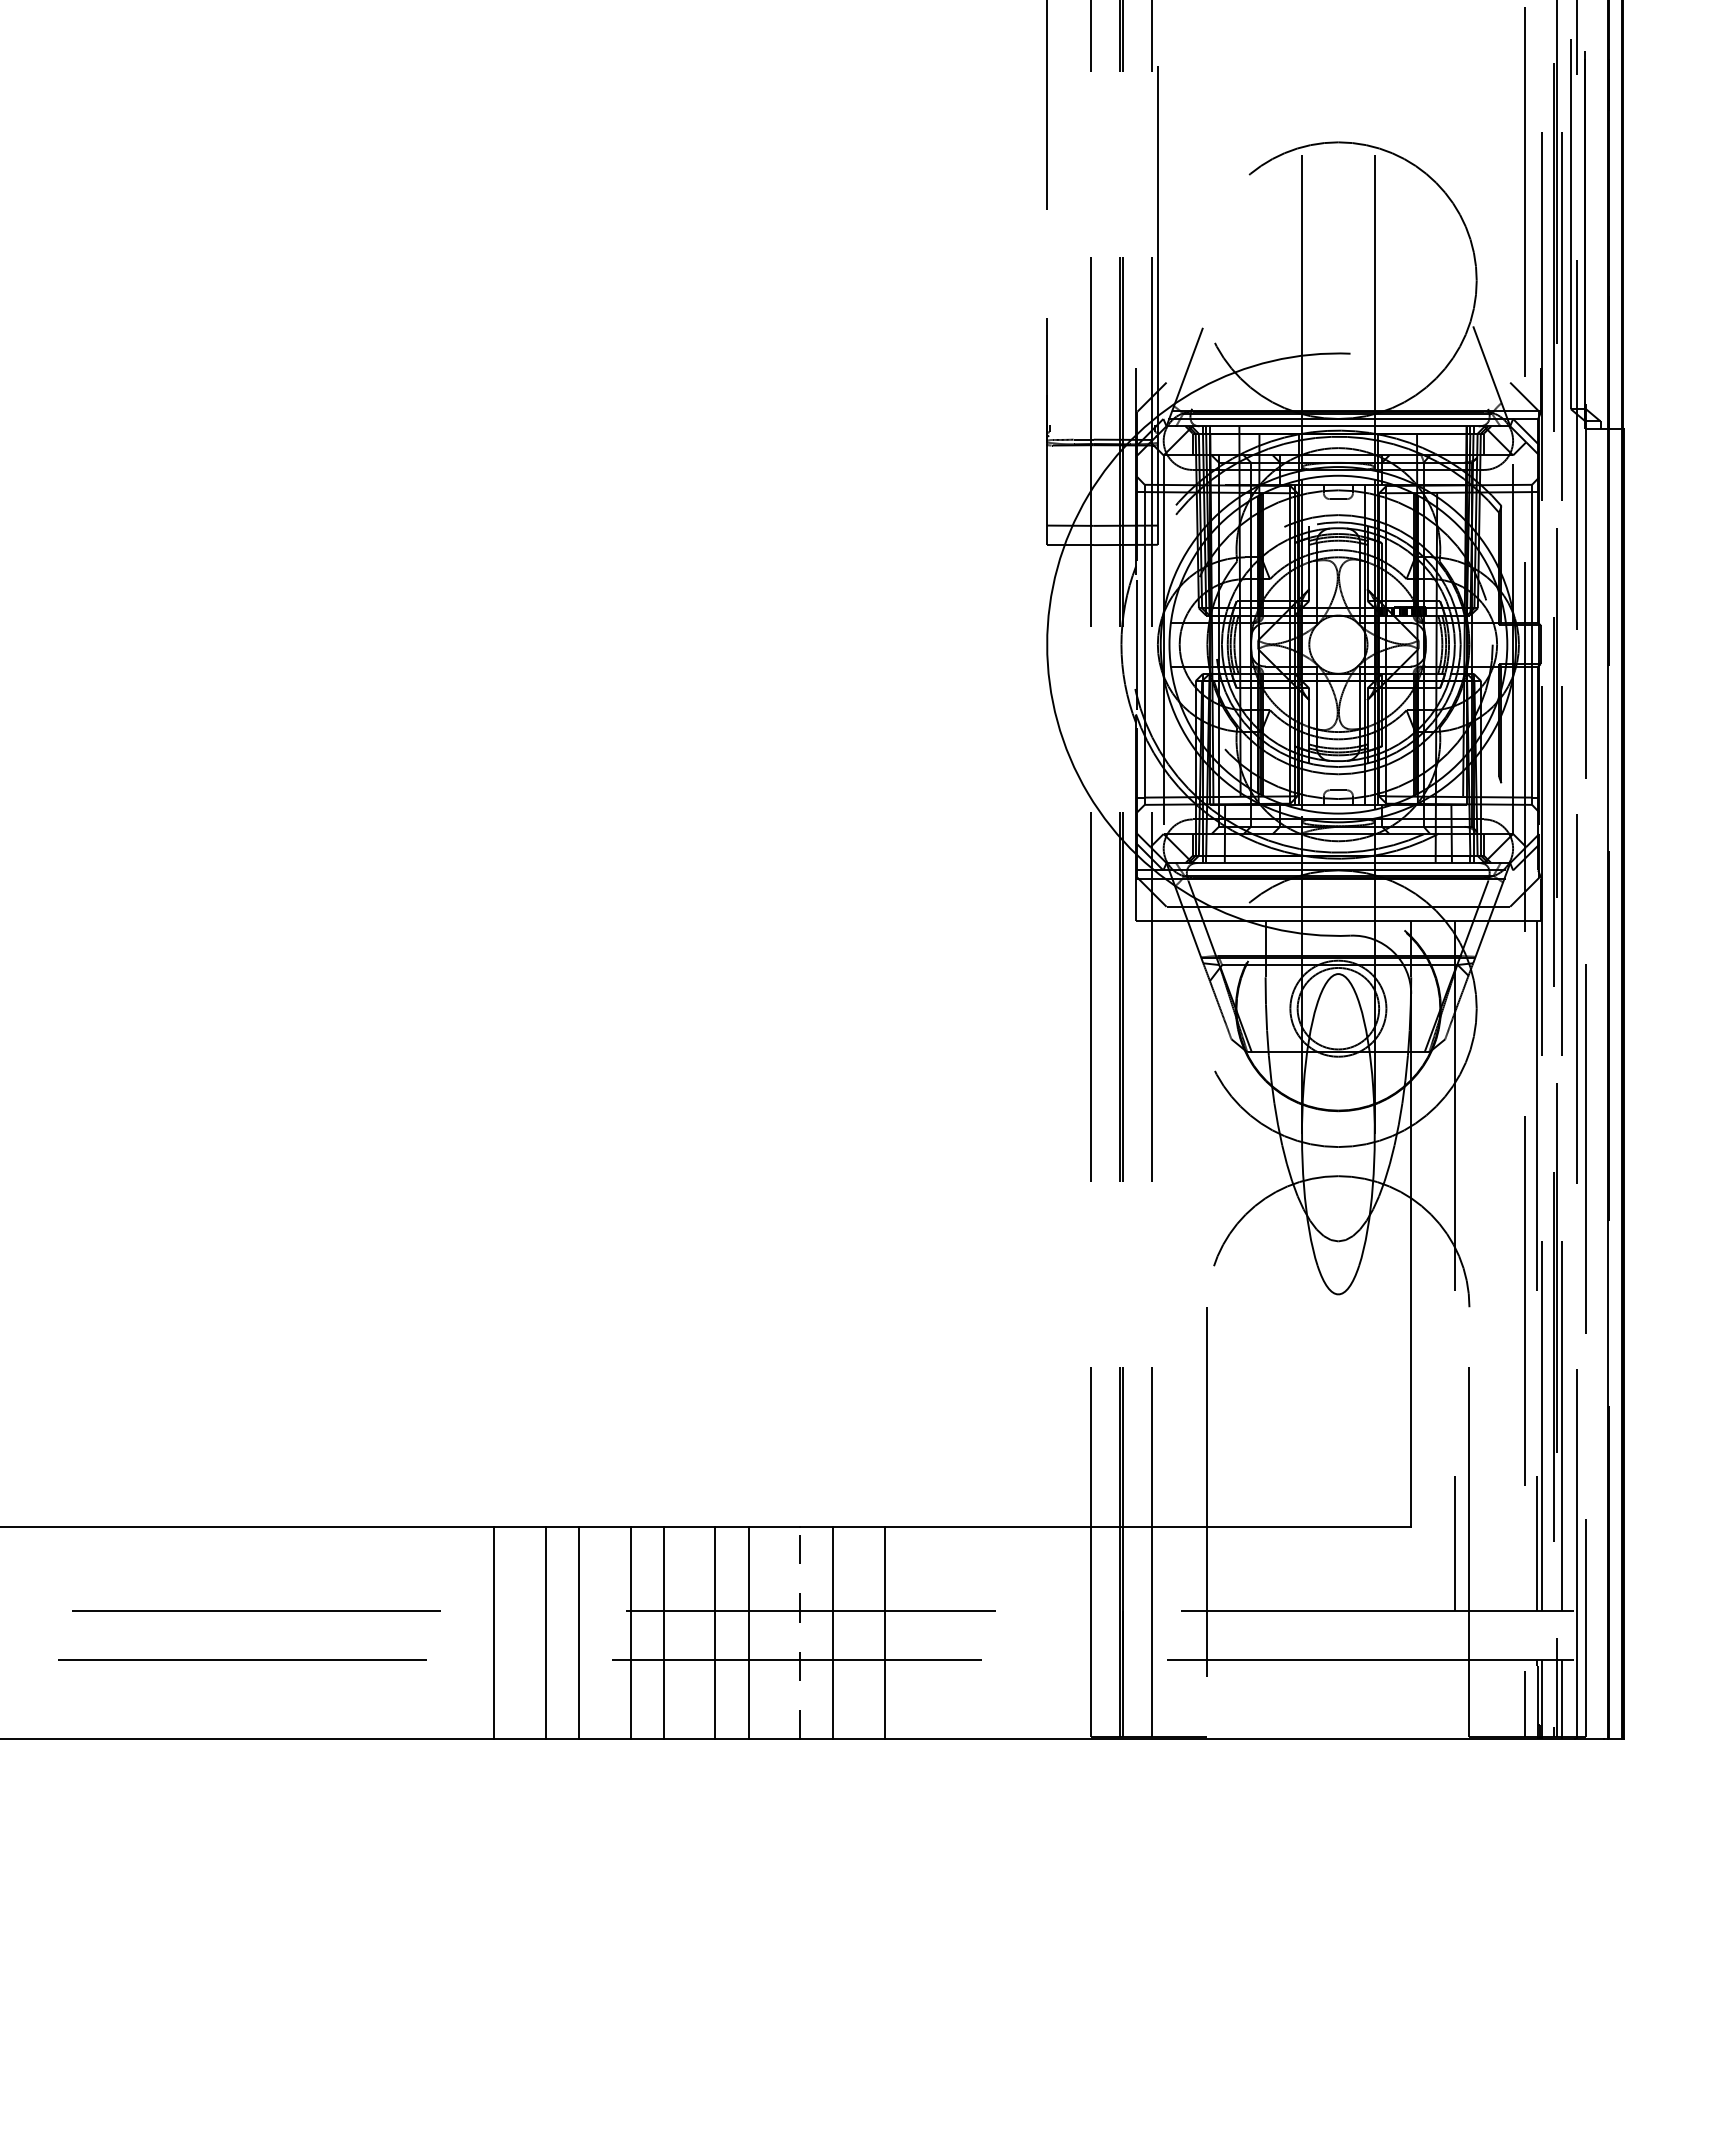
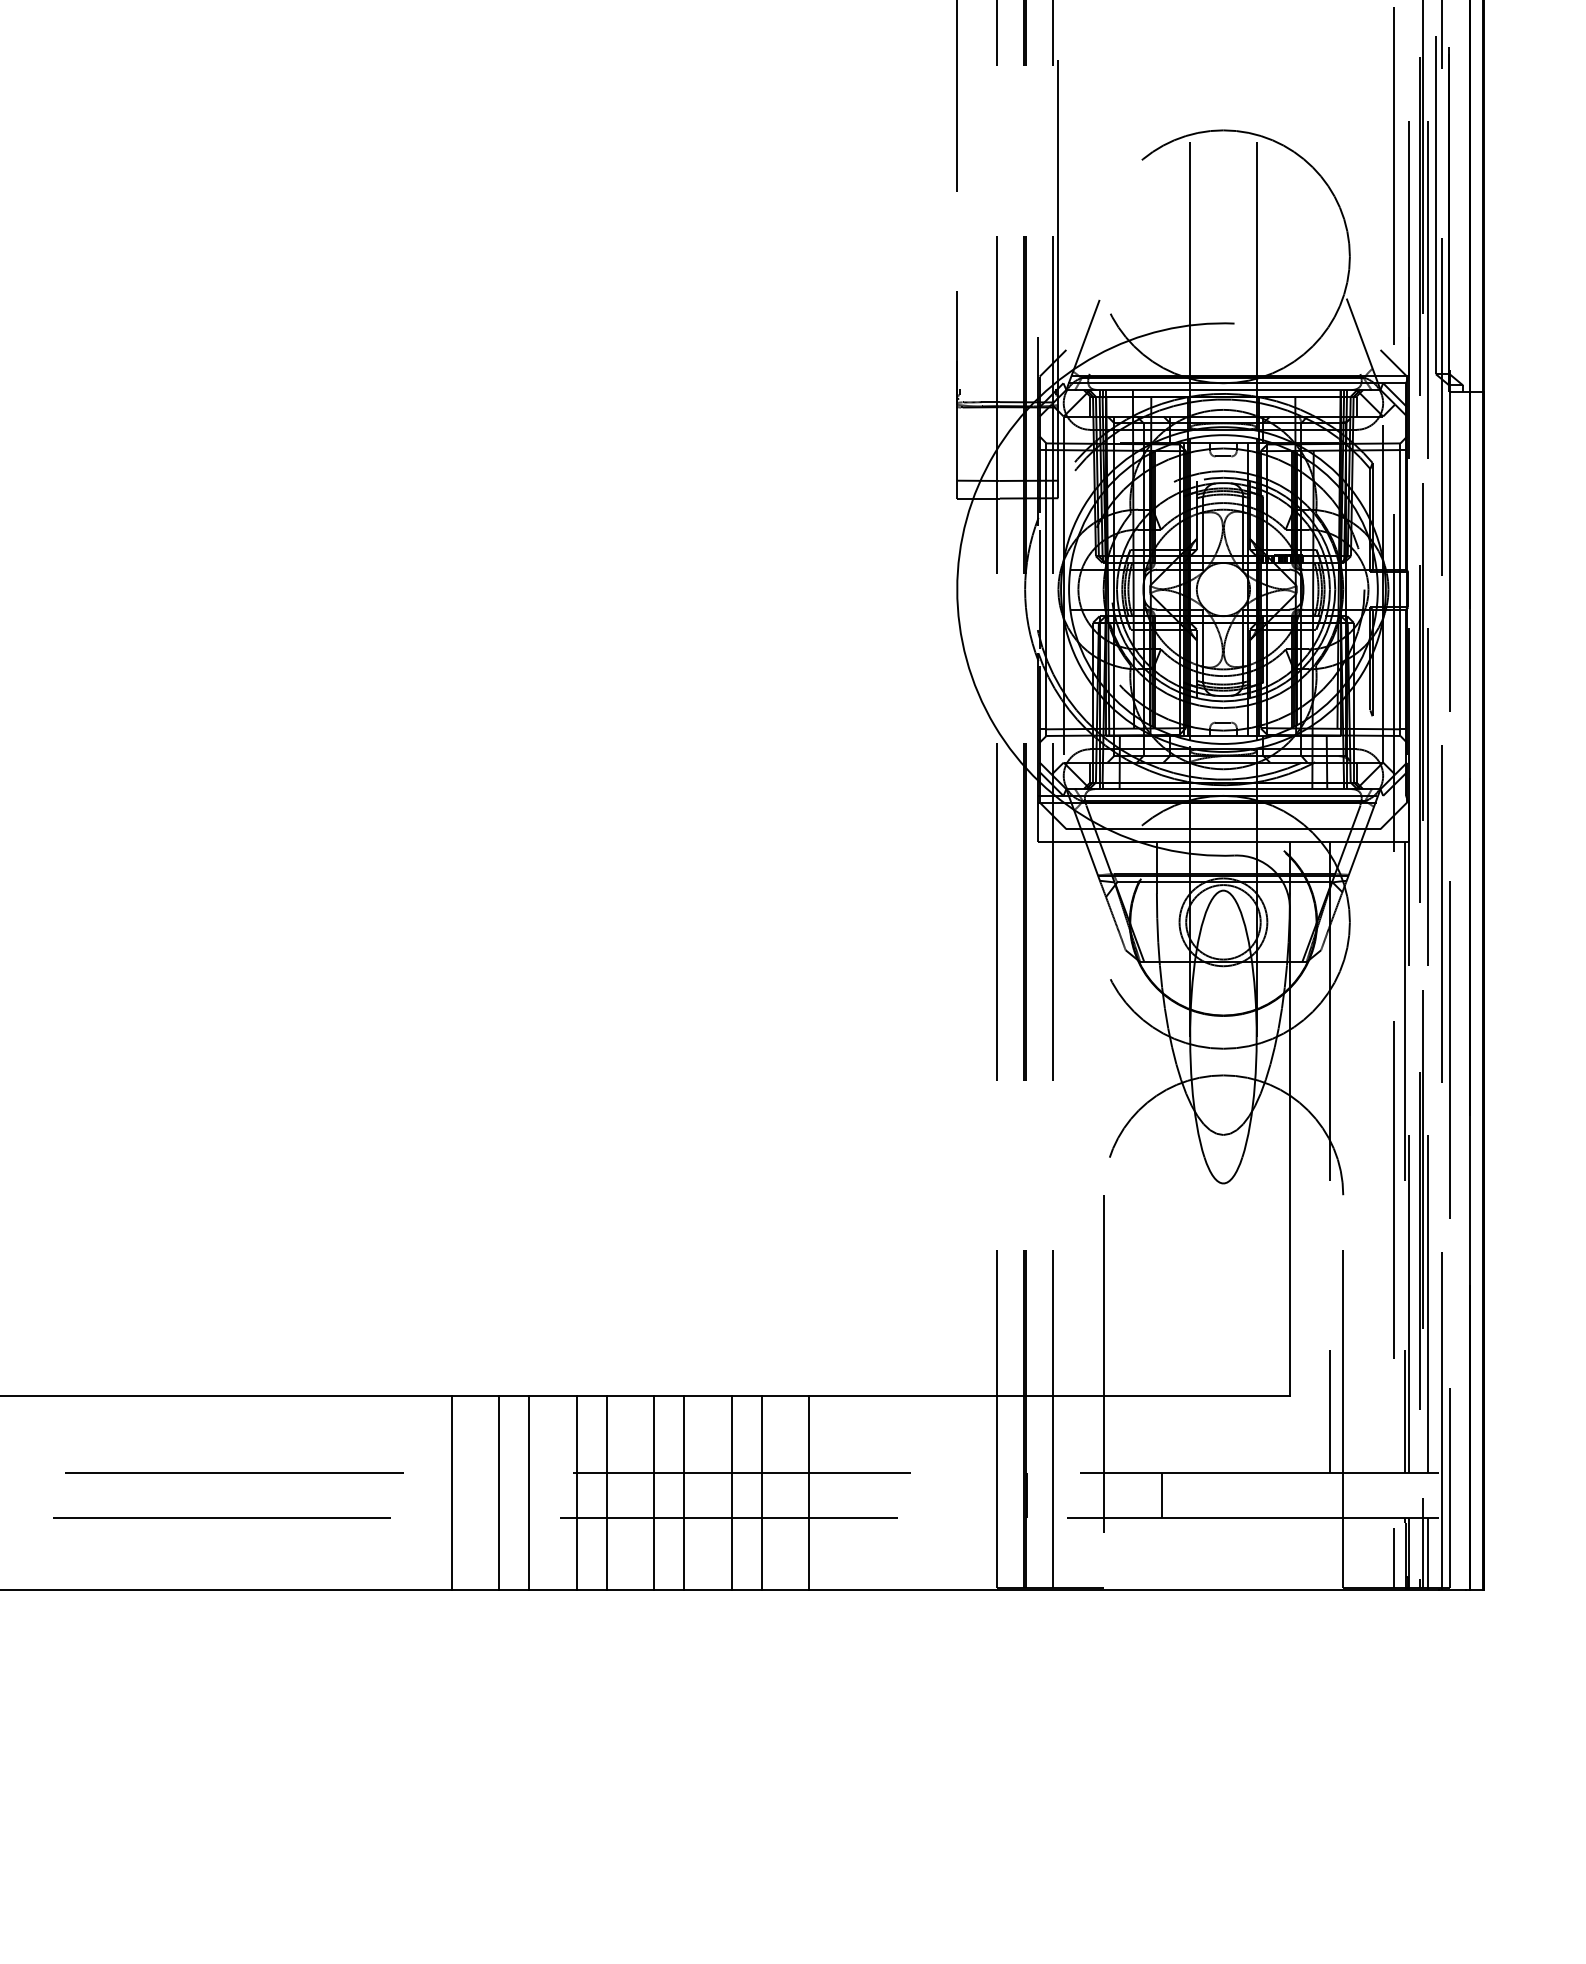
line: (800, 1632) -> (731, 1492), dashed -> solid
line: (1271, 1635) -> (1162, 1495), added

